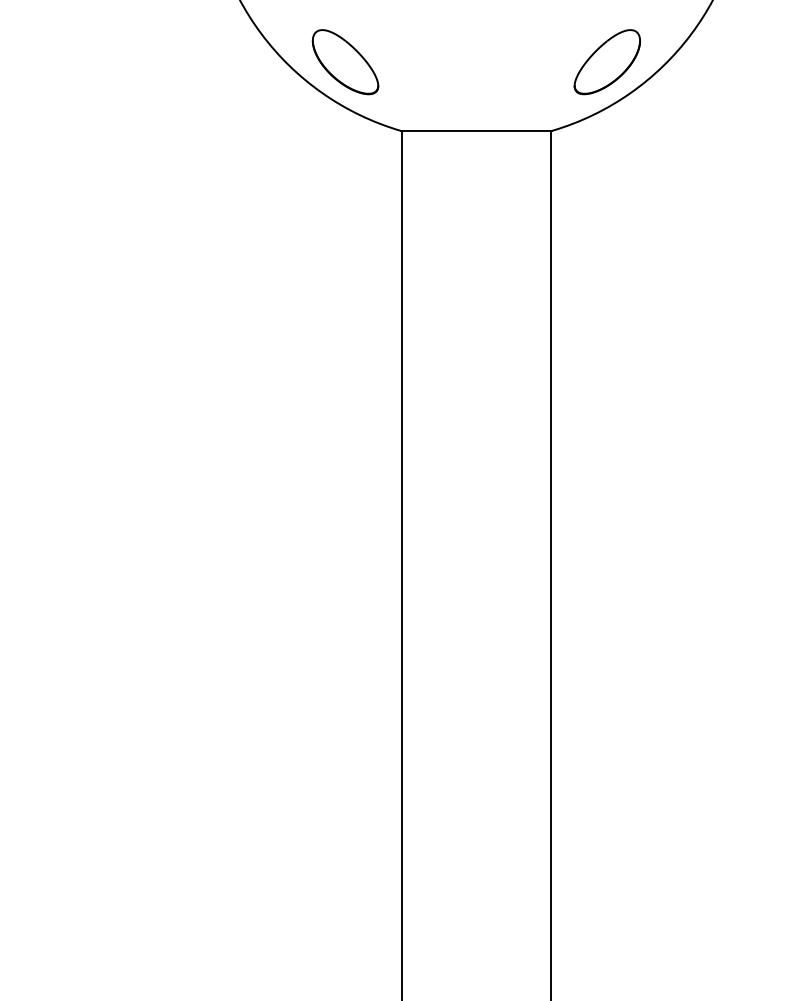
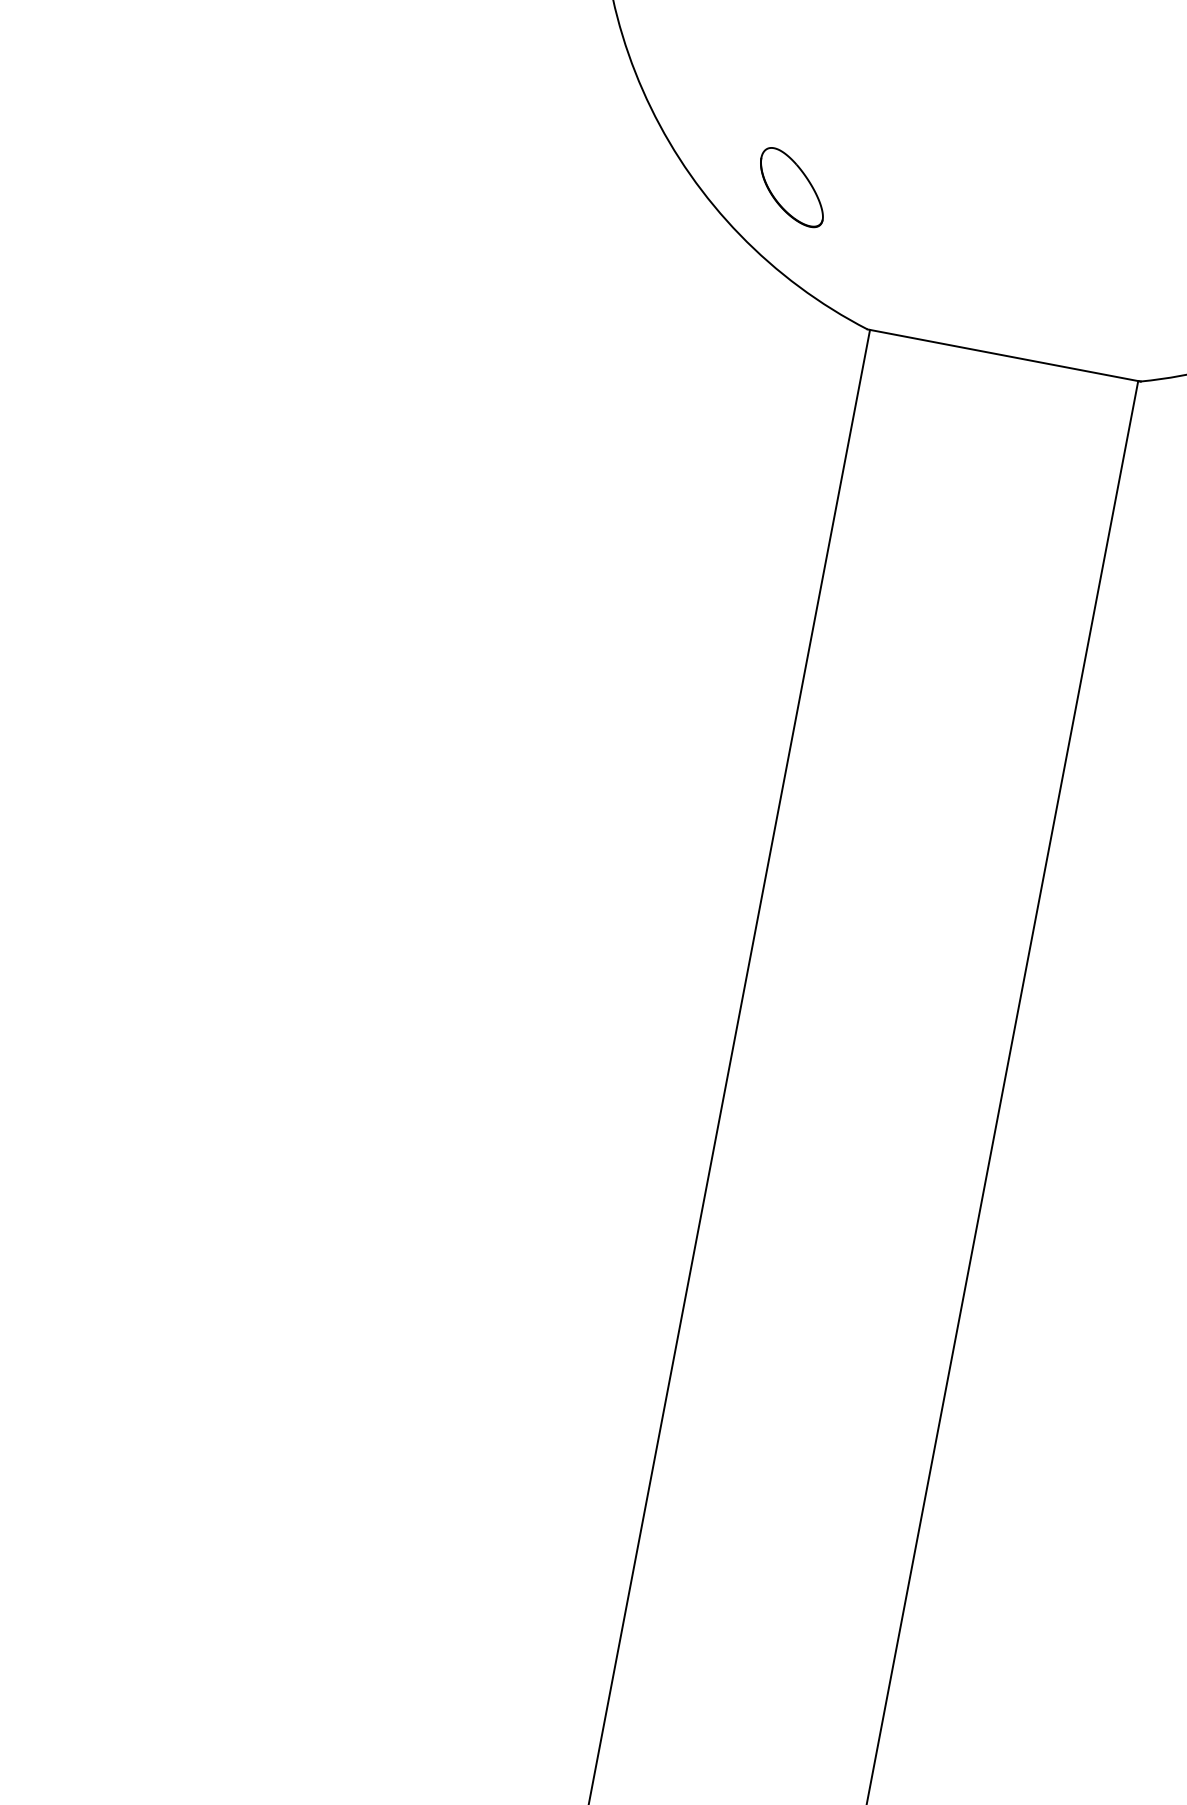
part: (345, 62) -> (792, 187), size x0.6

